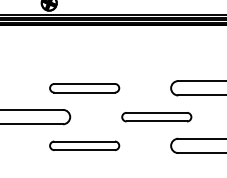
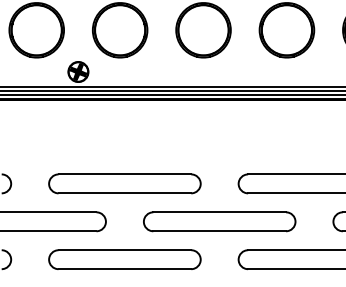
part: (84, 87) -> (124, 183), size x1.67
part: (156, 116) -> (219, 221), size x1.67
part: (84, 145) -> (124, 259), size x1.67

